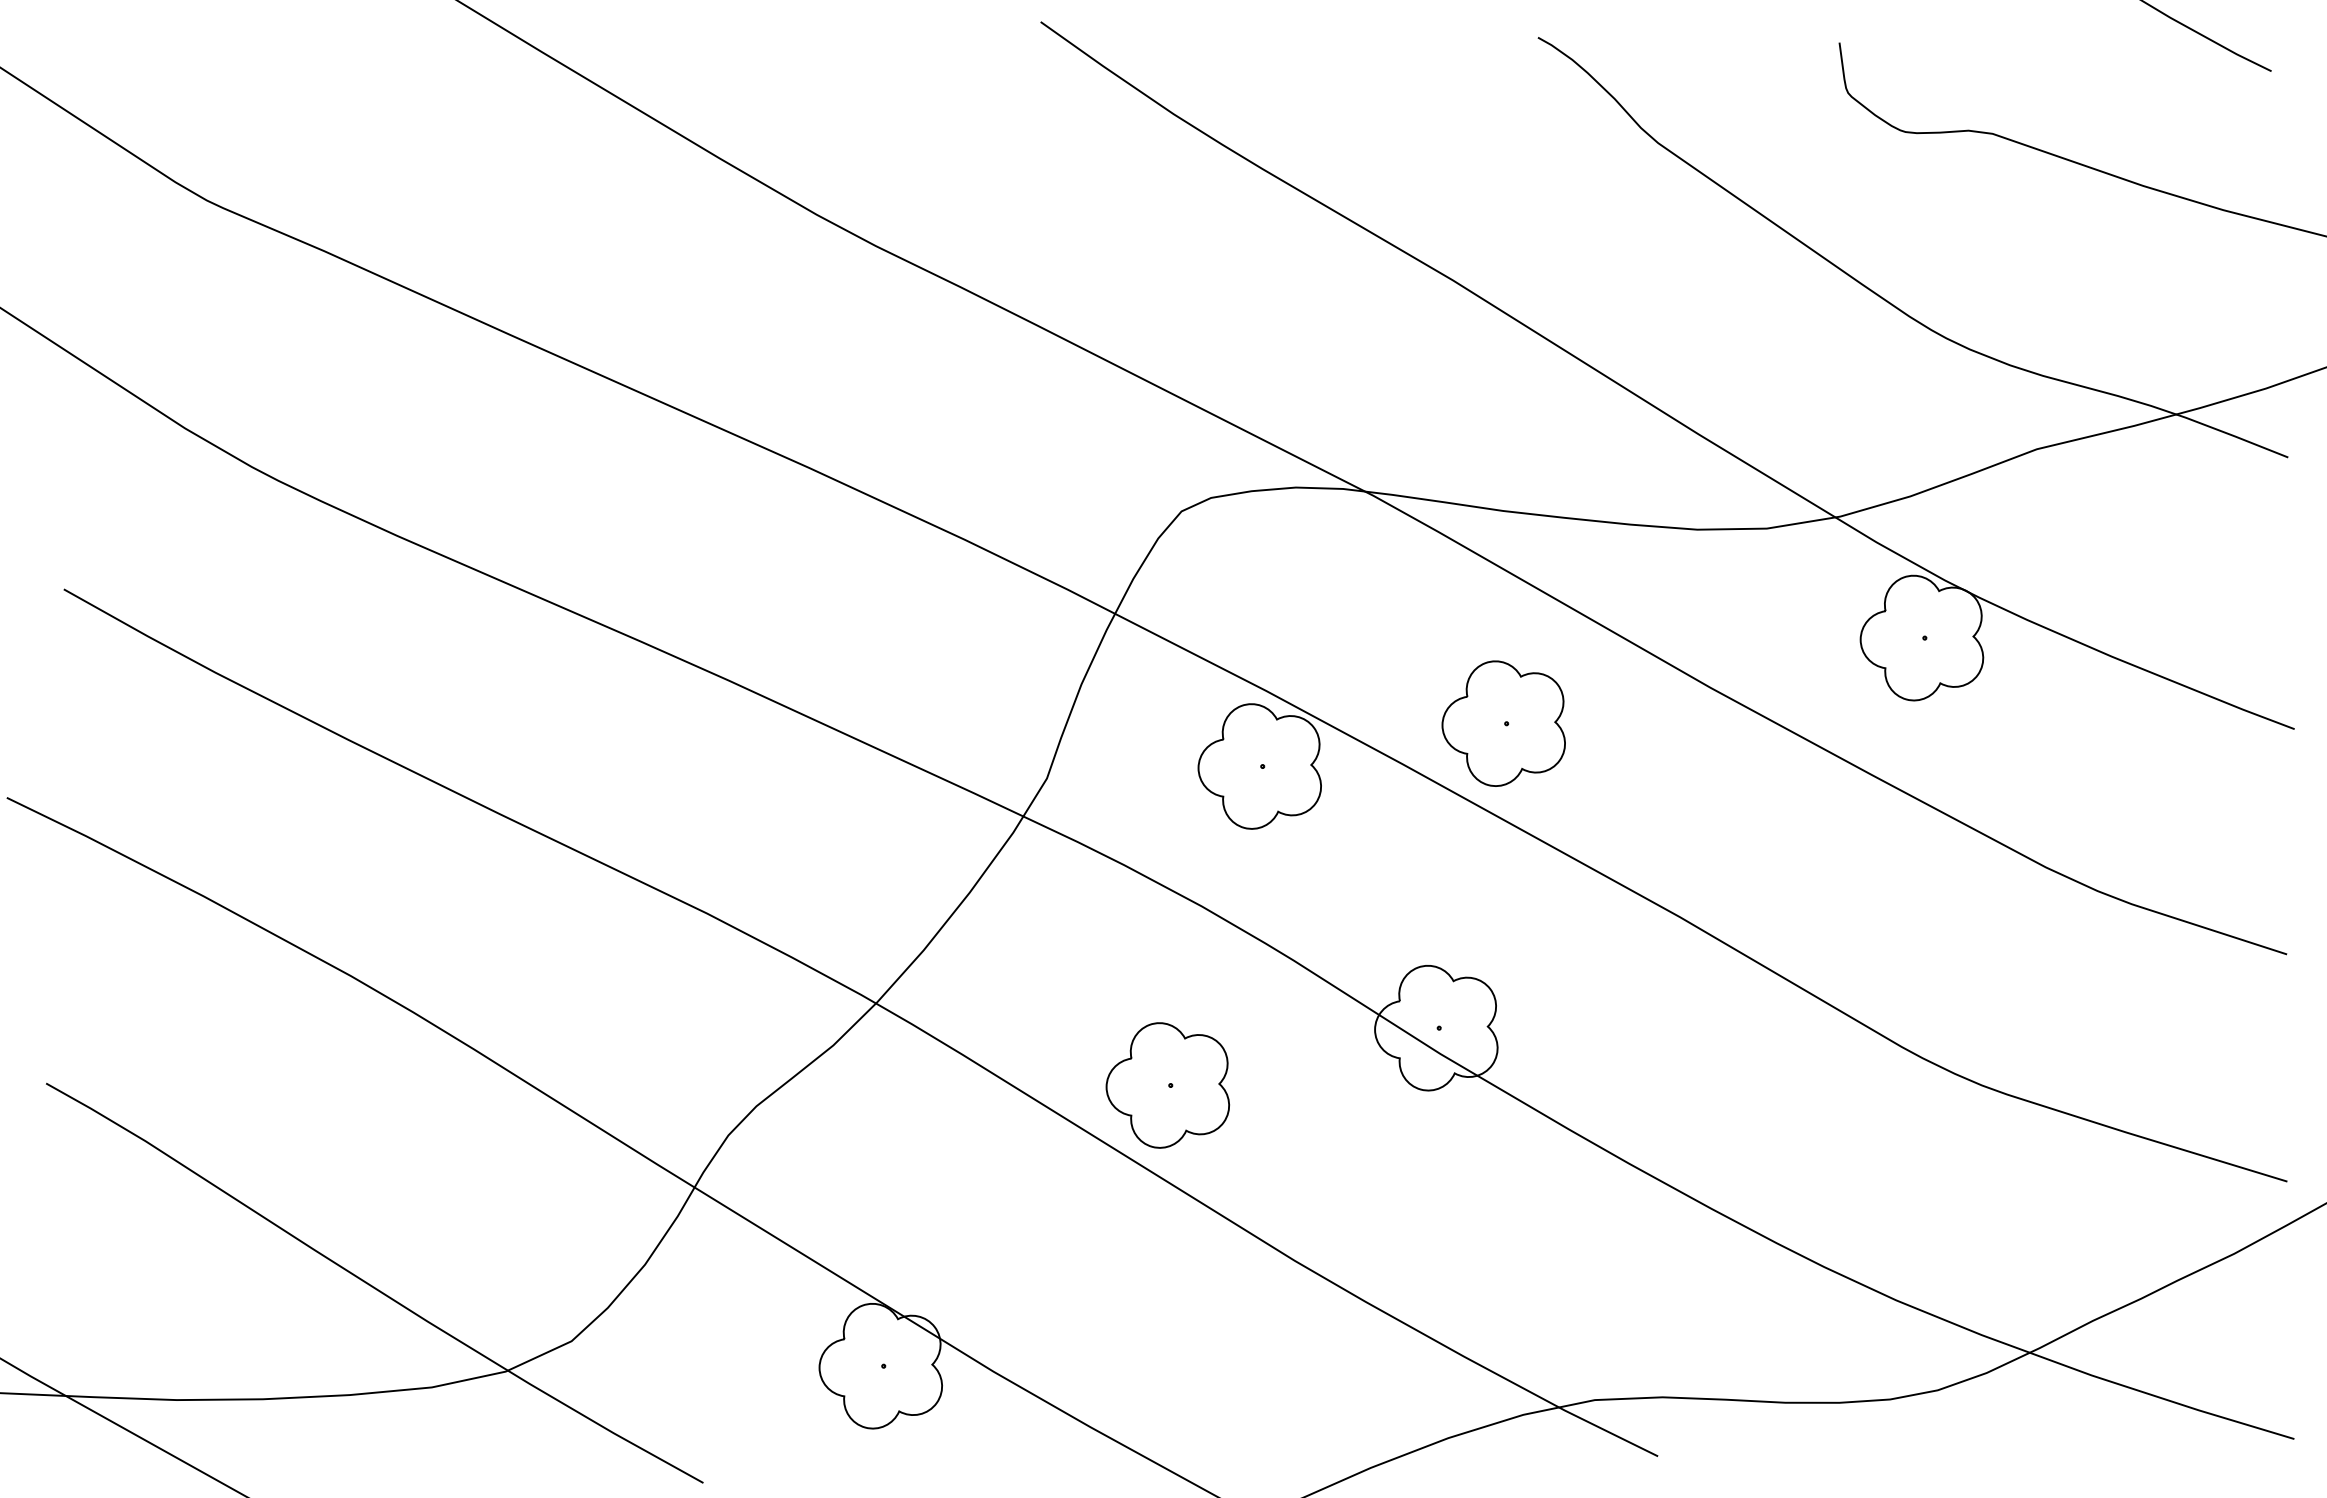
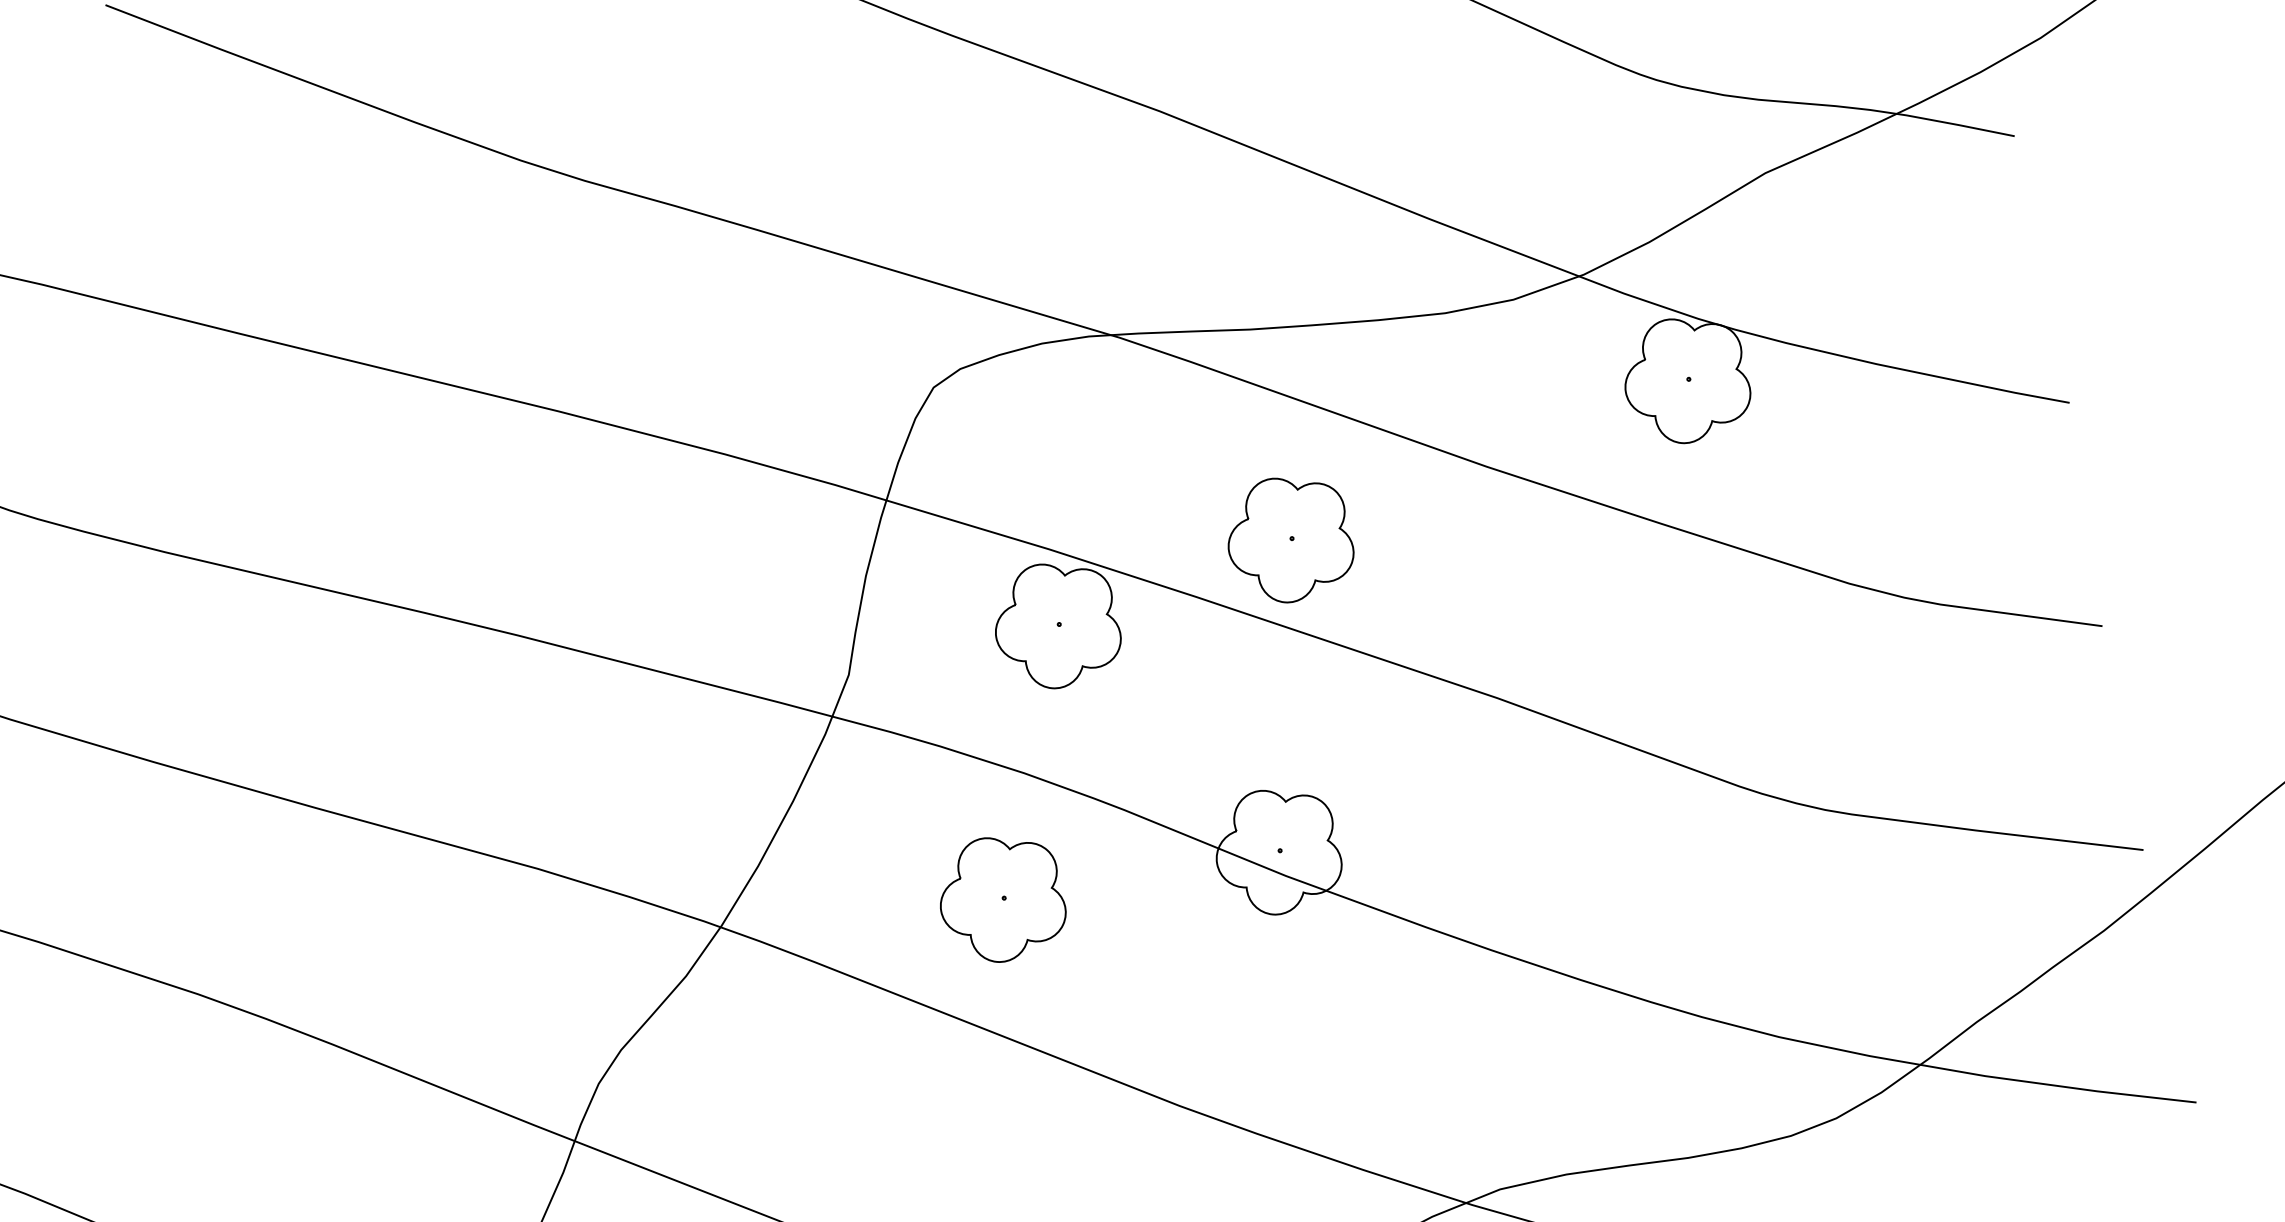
part: (1167, 1085) -> (1000, 898), moved

